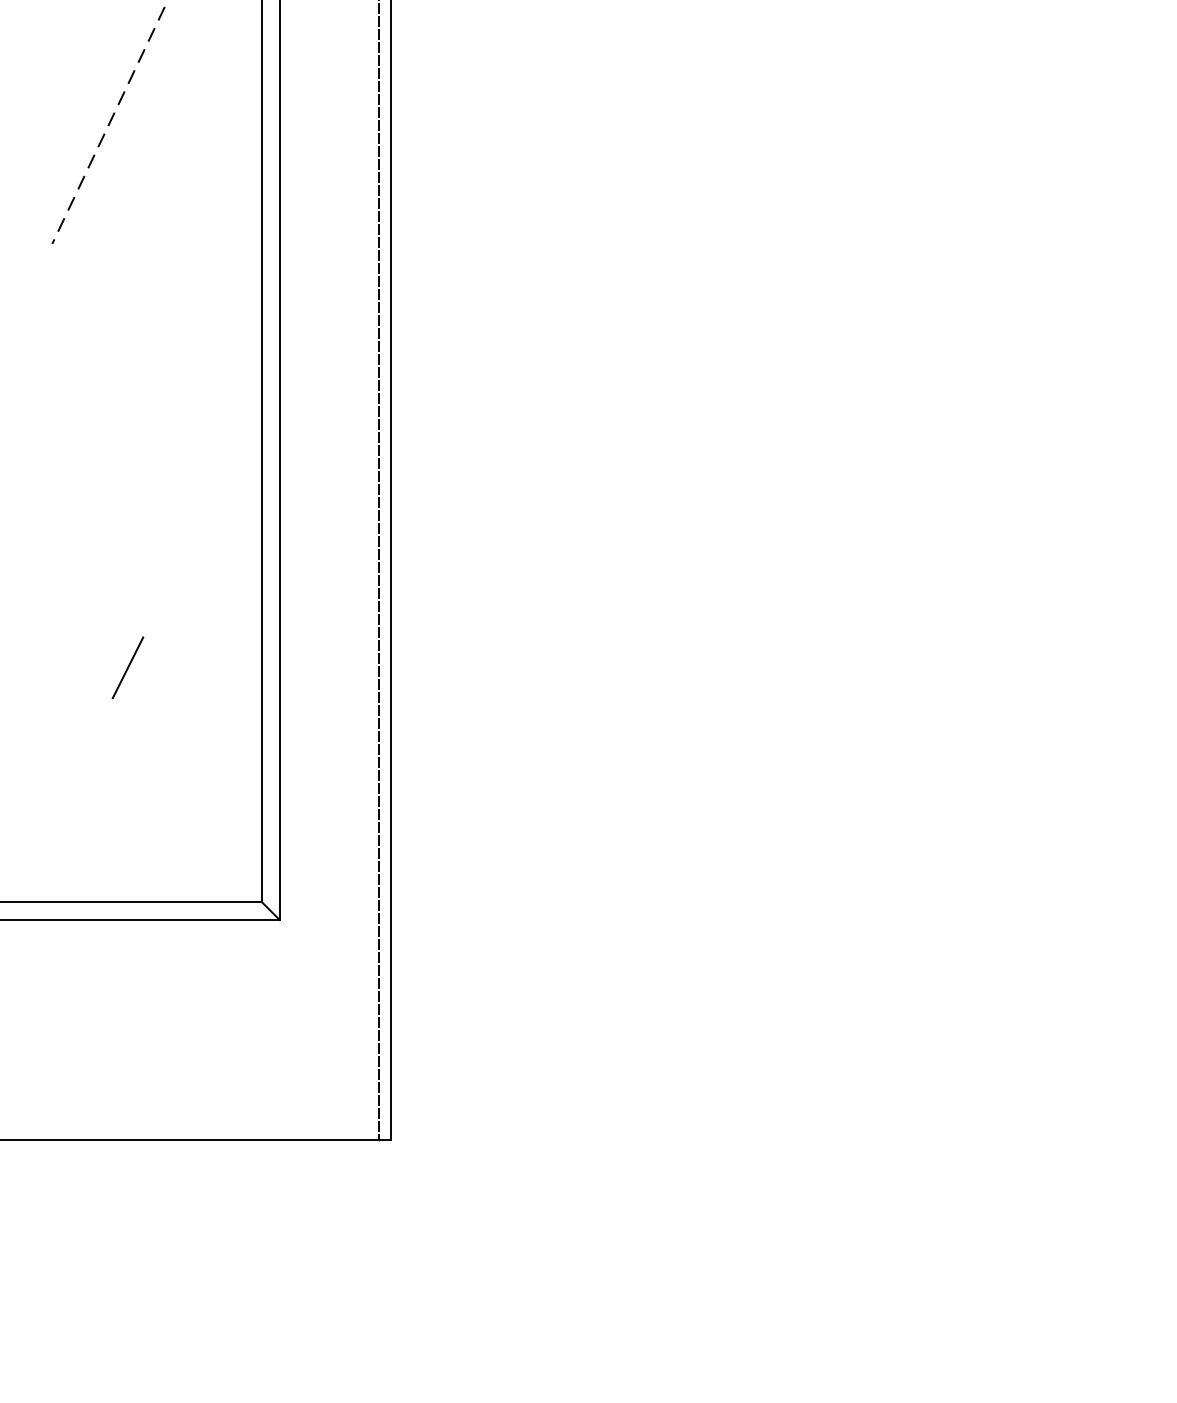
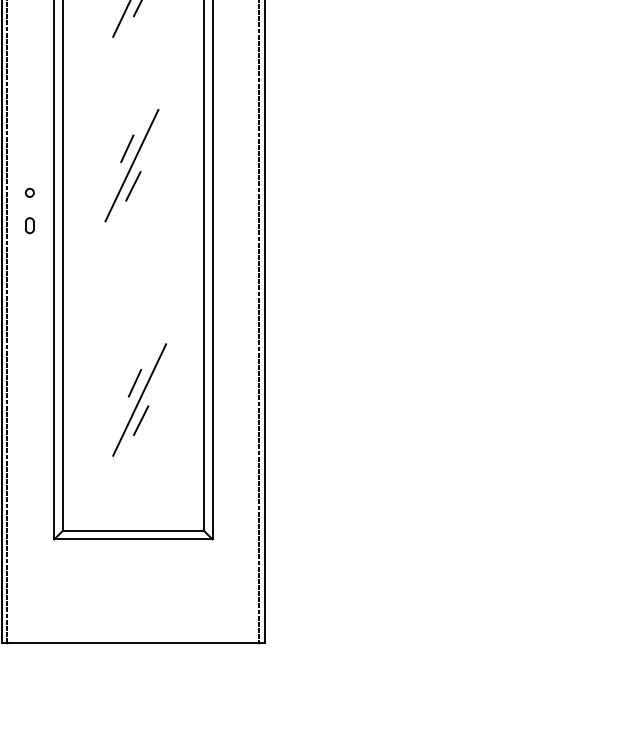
line: (99, 89) -> (127, 148), added
line: (107, 125) -> (131, 165), dashed -> solid
line: (111, 169) -> (133, 186), added
line: (113, 588) -> (134, 383), added
line: (124, 622) -> (139, 399), added

